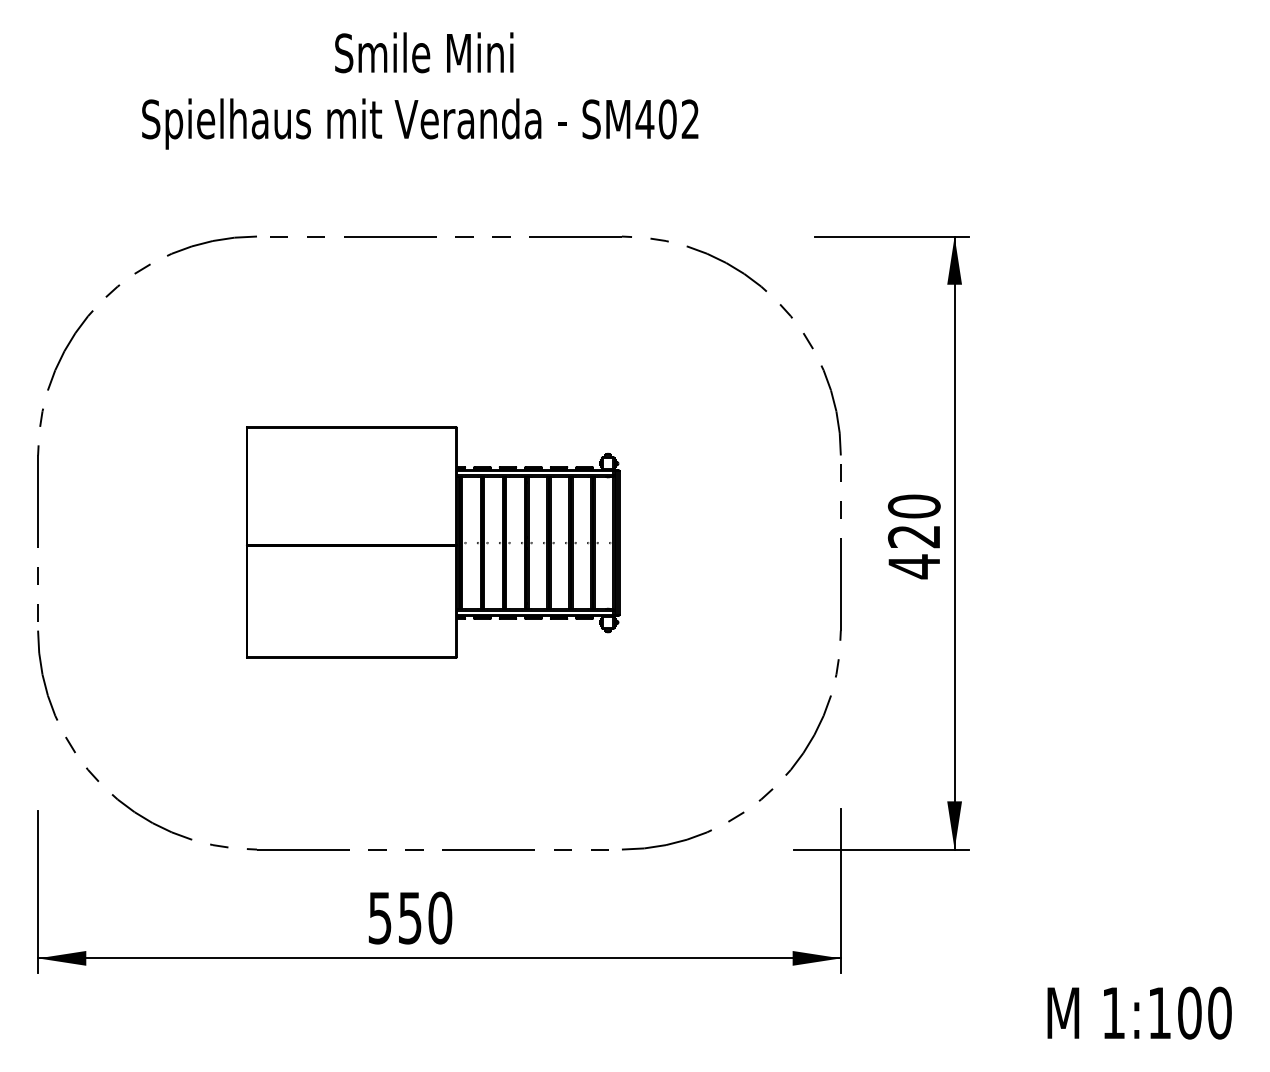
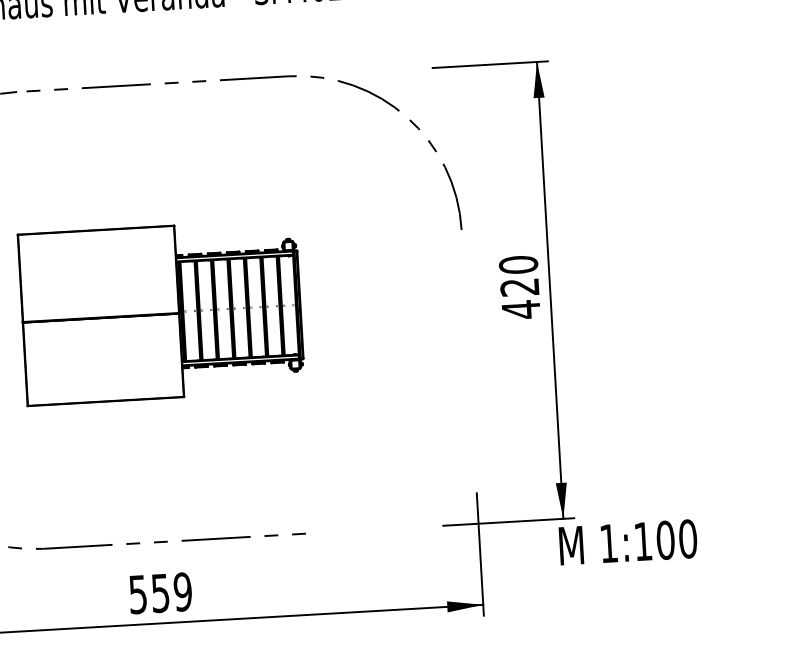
part: (835, 672) -> (466, 392), removed
text: (440, 917) -> (183, 591), 550 -> 559
text: (1139, 1012) -> (628, 541), moved

